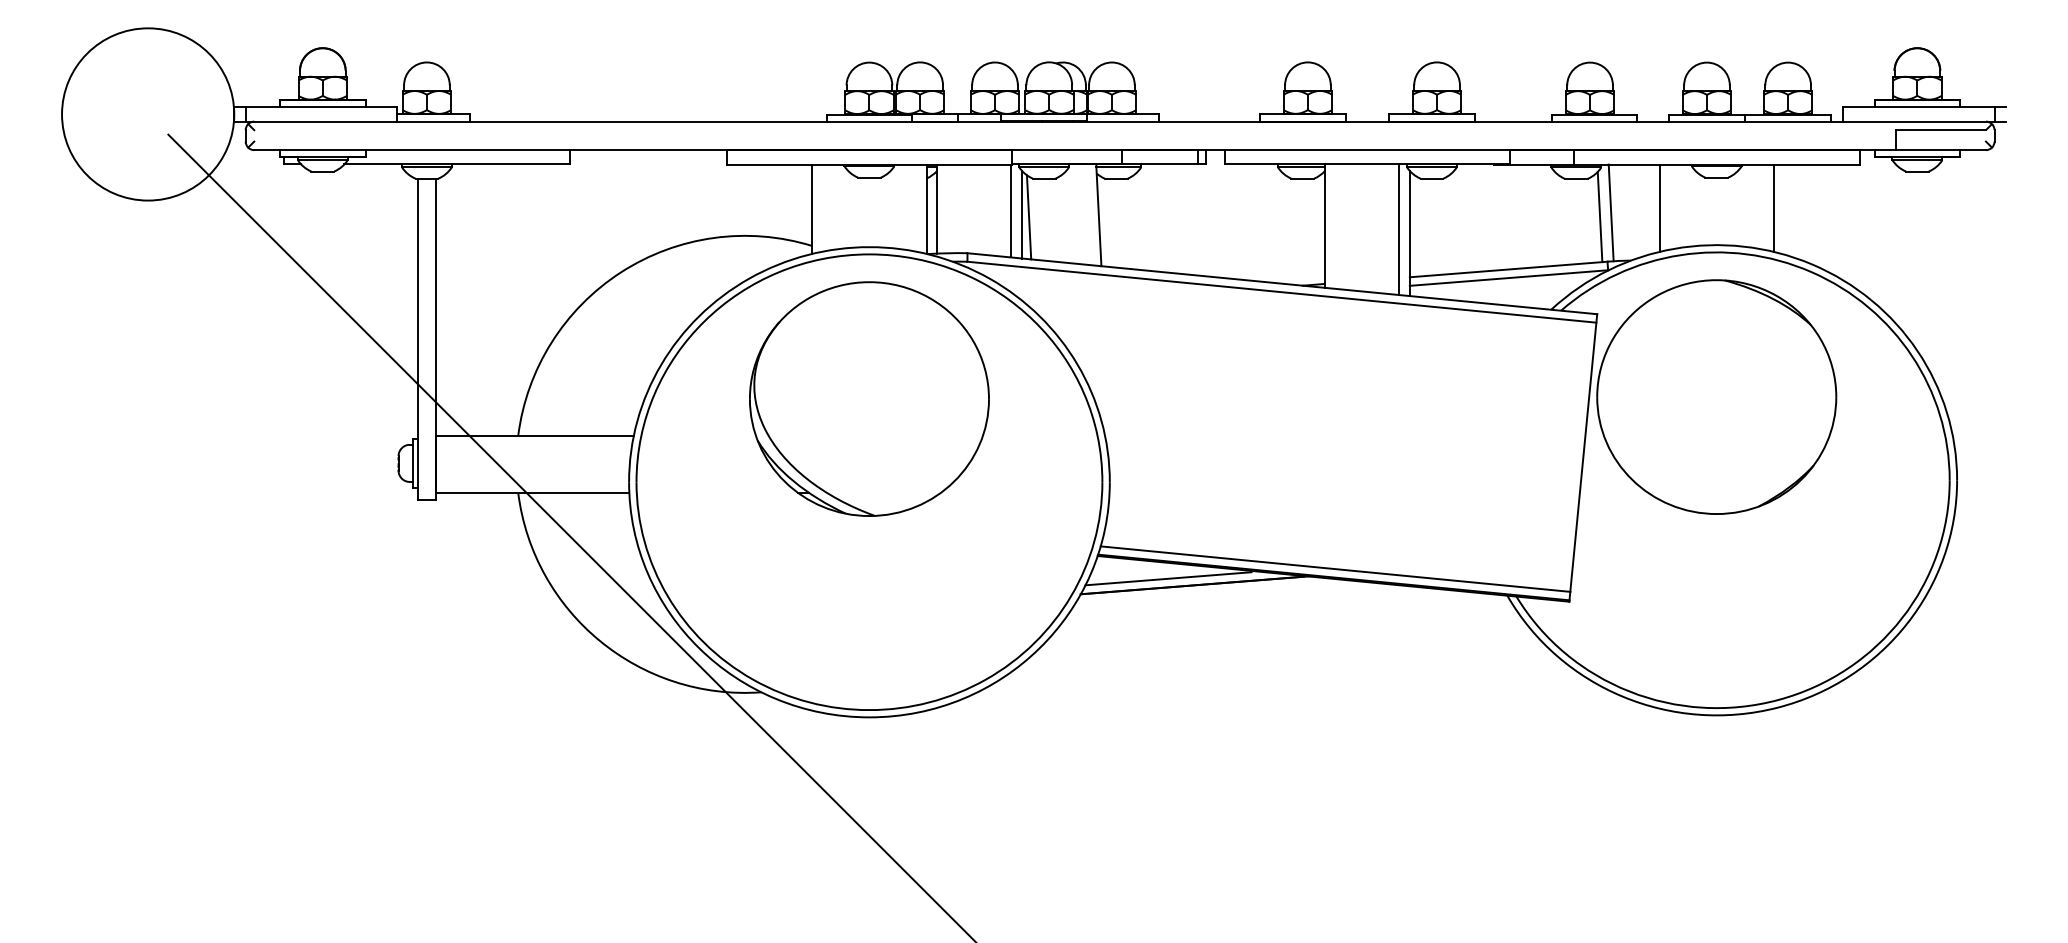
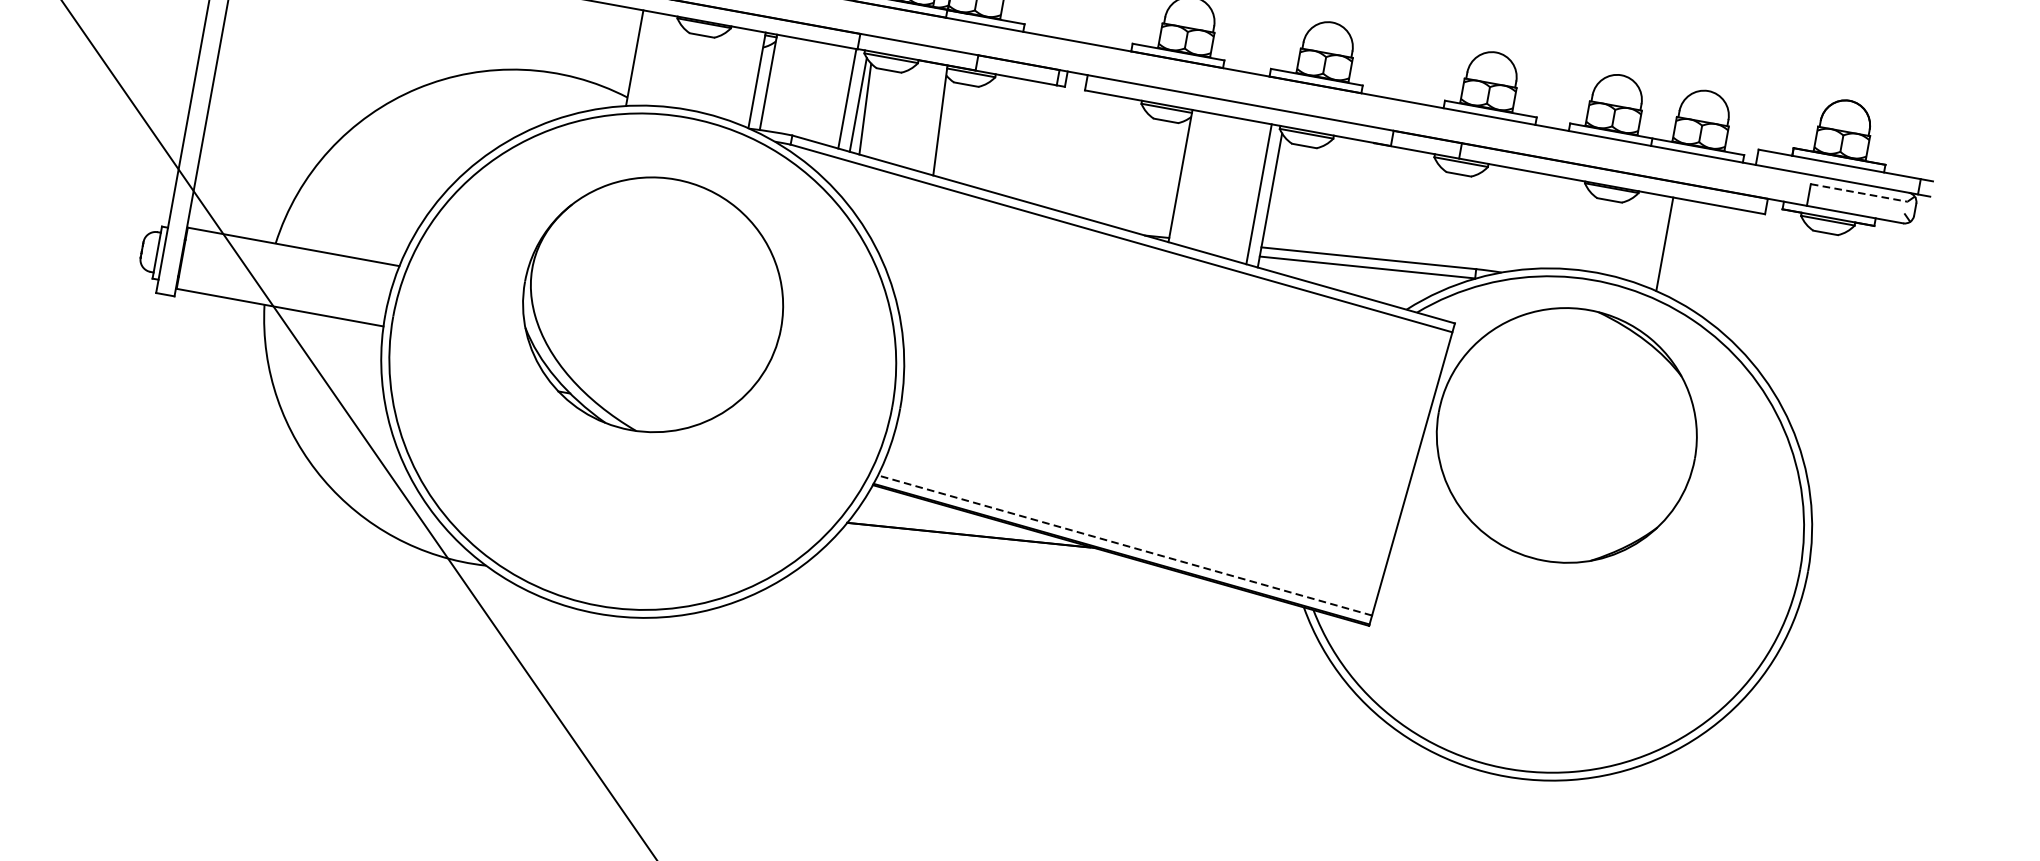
line: (1940, 129) -> (1858, 192), solid -> dashed
line: (1659, 207) -> (1542, 221), removed
line: (1610, 212) -> (1488, 217), removed
line: (1599, 217) -> (1476, 220), removed
part: (869, 398) -> (653, 304), moved
line: (1335, 569) -> (1124, 545), solid -> dashed
line: (1168, 578) -> (944, 523), removed

